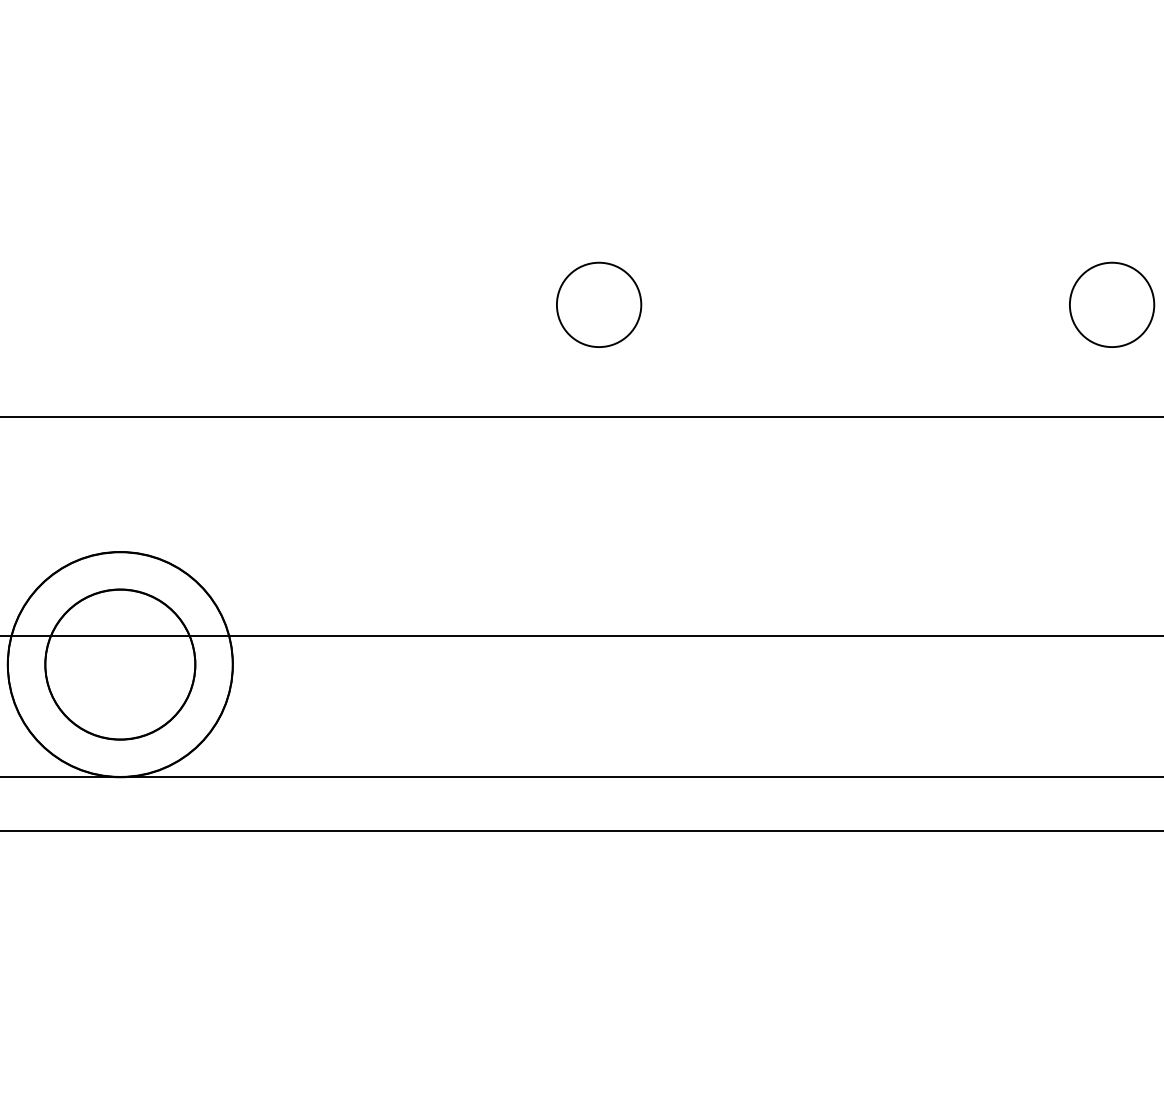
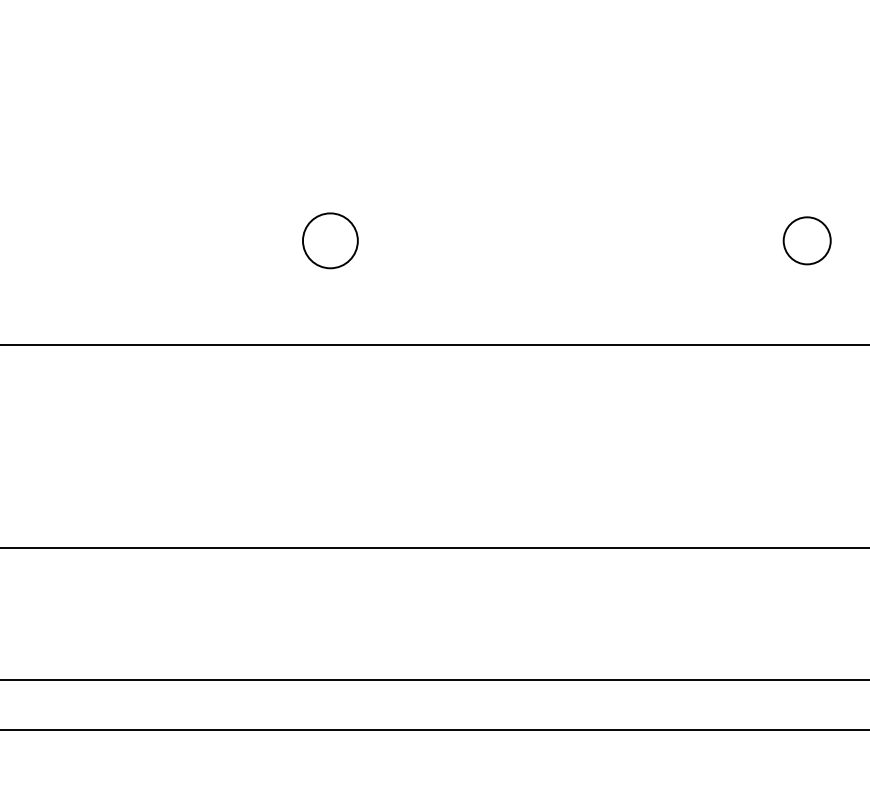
circle: (598, 304) -> (329, 240), size x0.7
circle: (1111, 304) -> (806, 240), size x0.6

